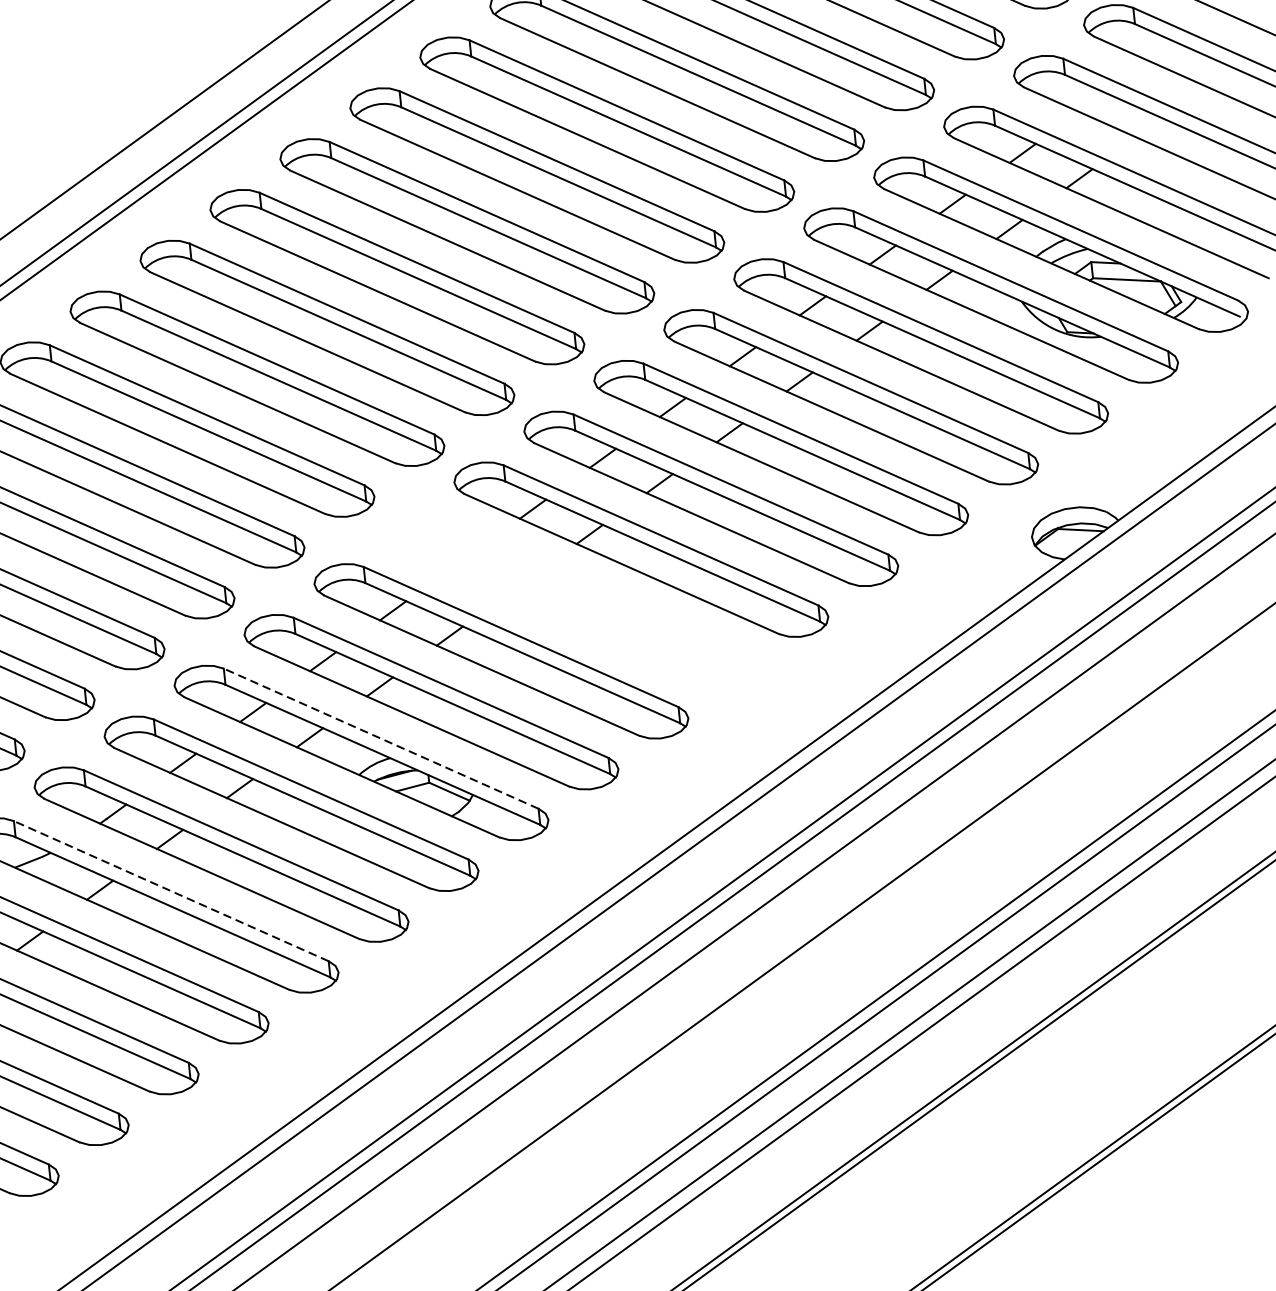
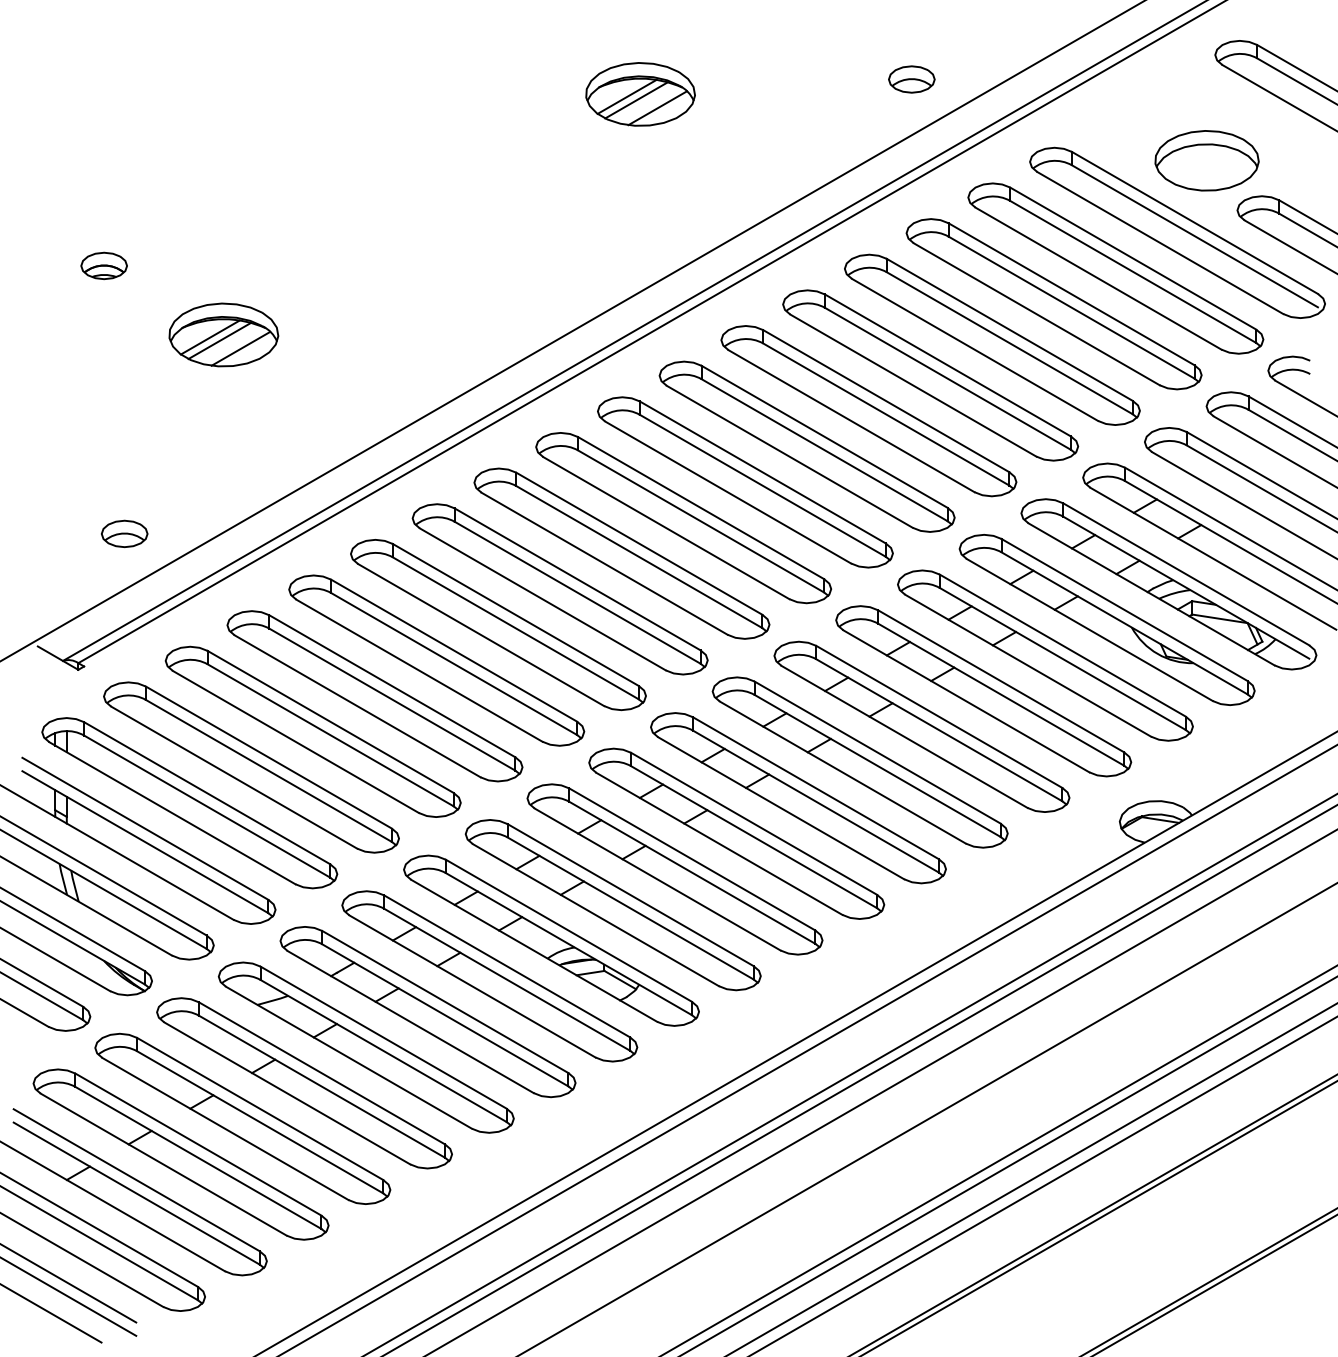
part: (571, 600) -> (736, 833), added
line: (380, 738) -> (568, 930), dashed -> solid
line: (171, 891) -> (383, 1037), dashed -> solid

